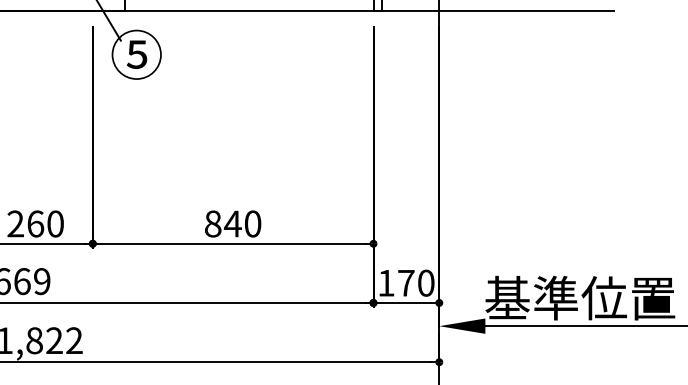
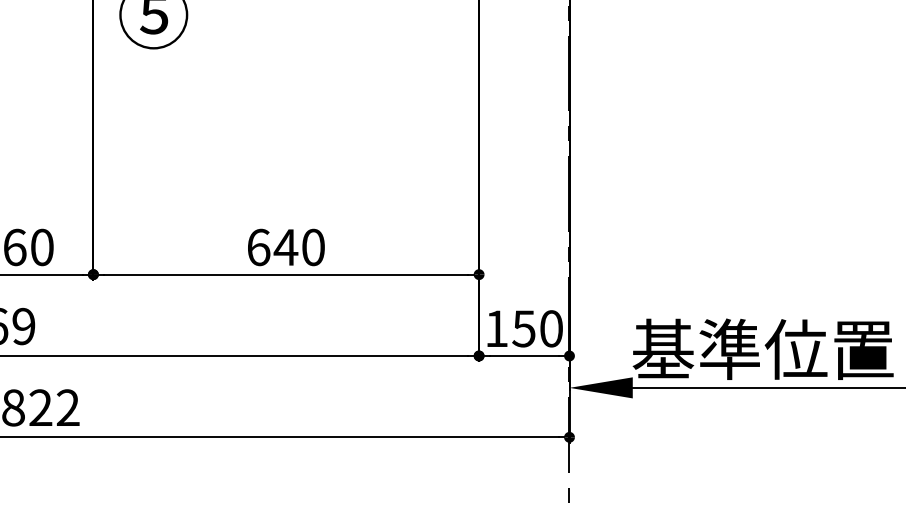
text: (213, 223) -> (259, 246), 840 -> 640
text: (405, 283) -> (523, 329), 170 -> 150

